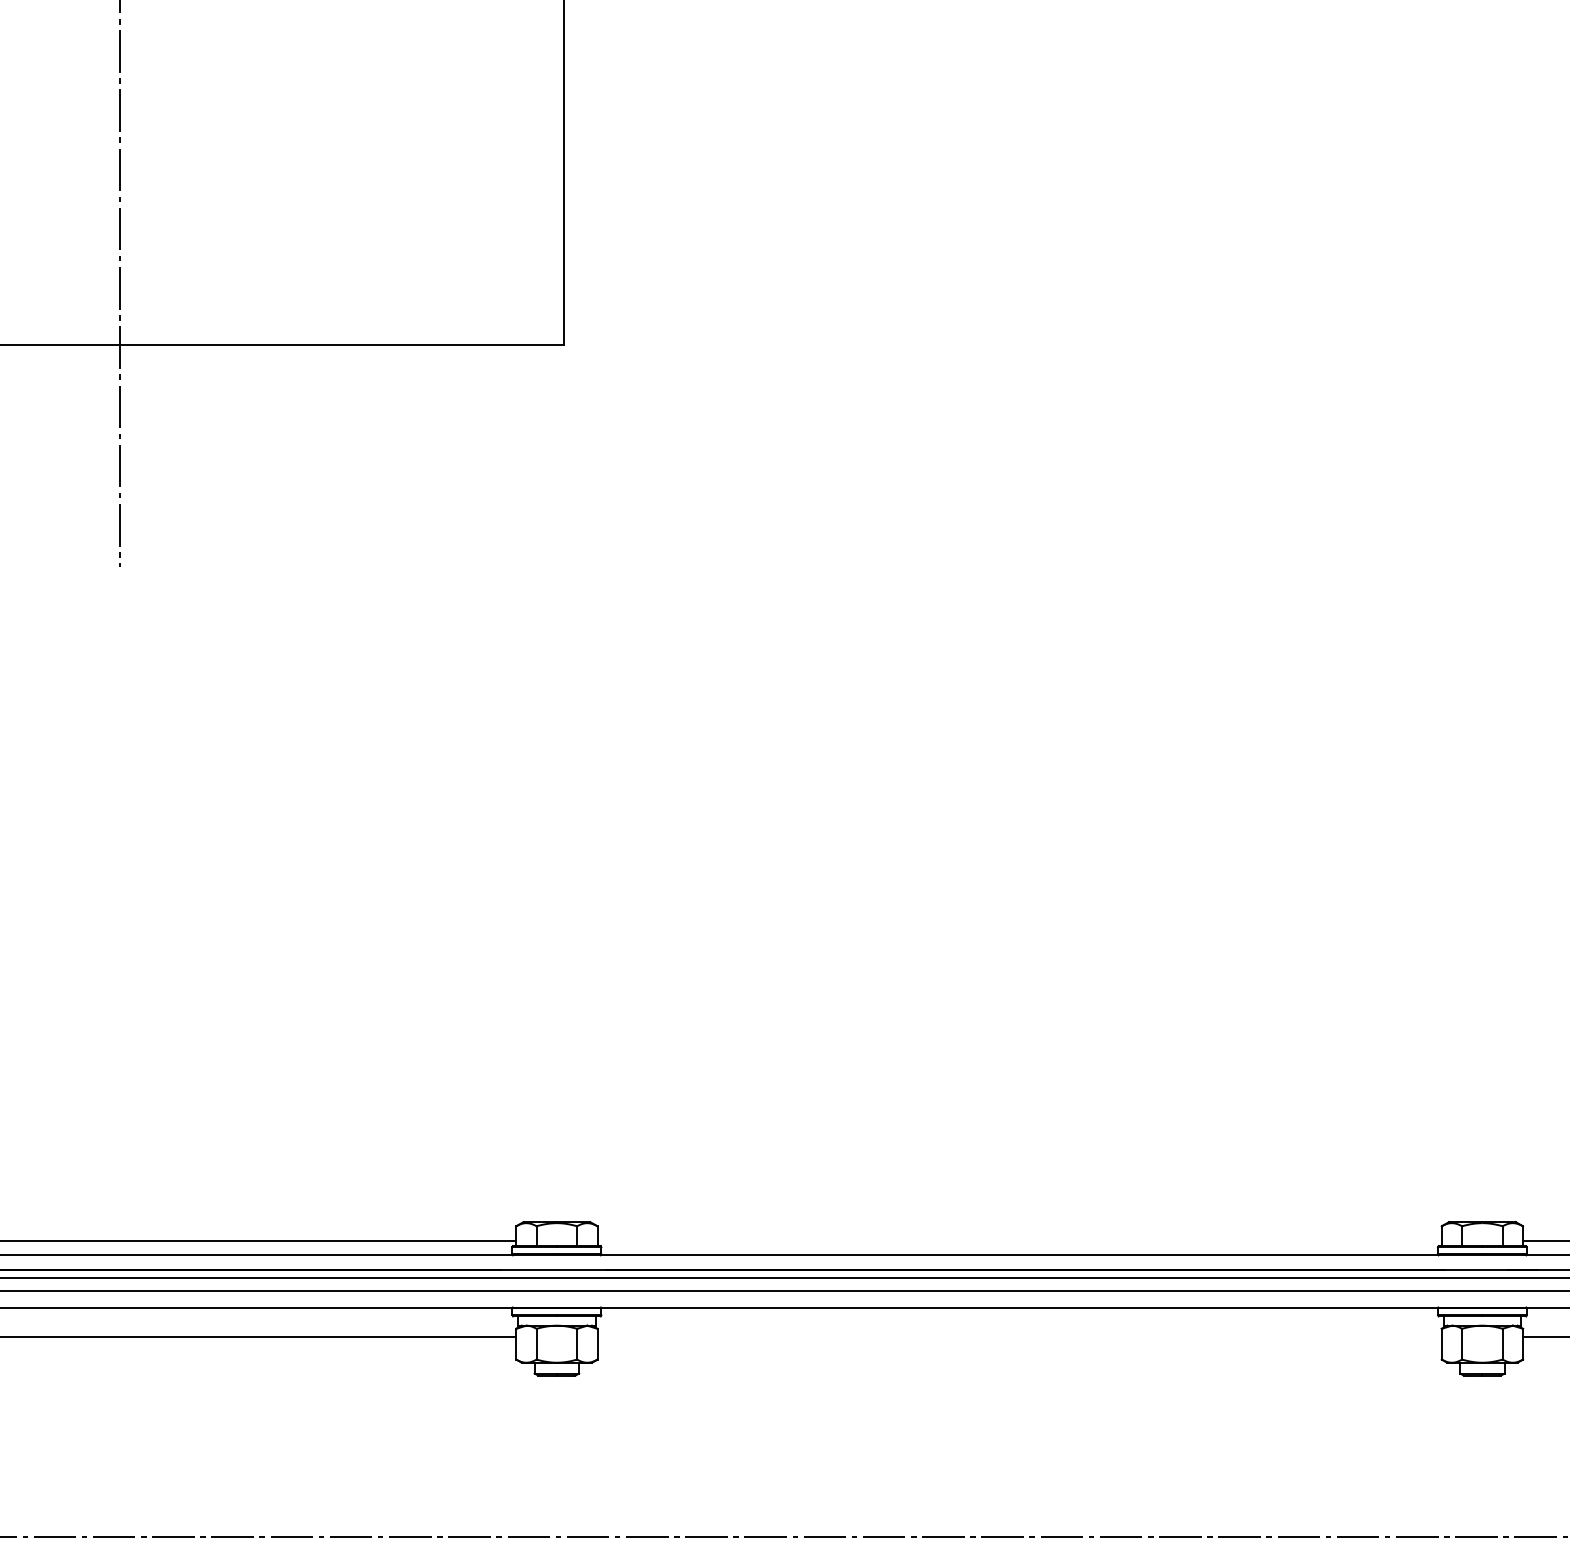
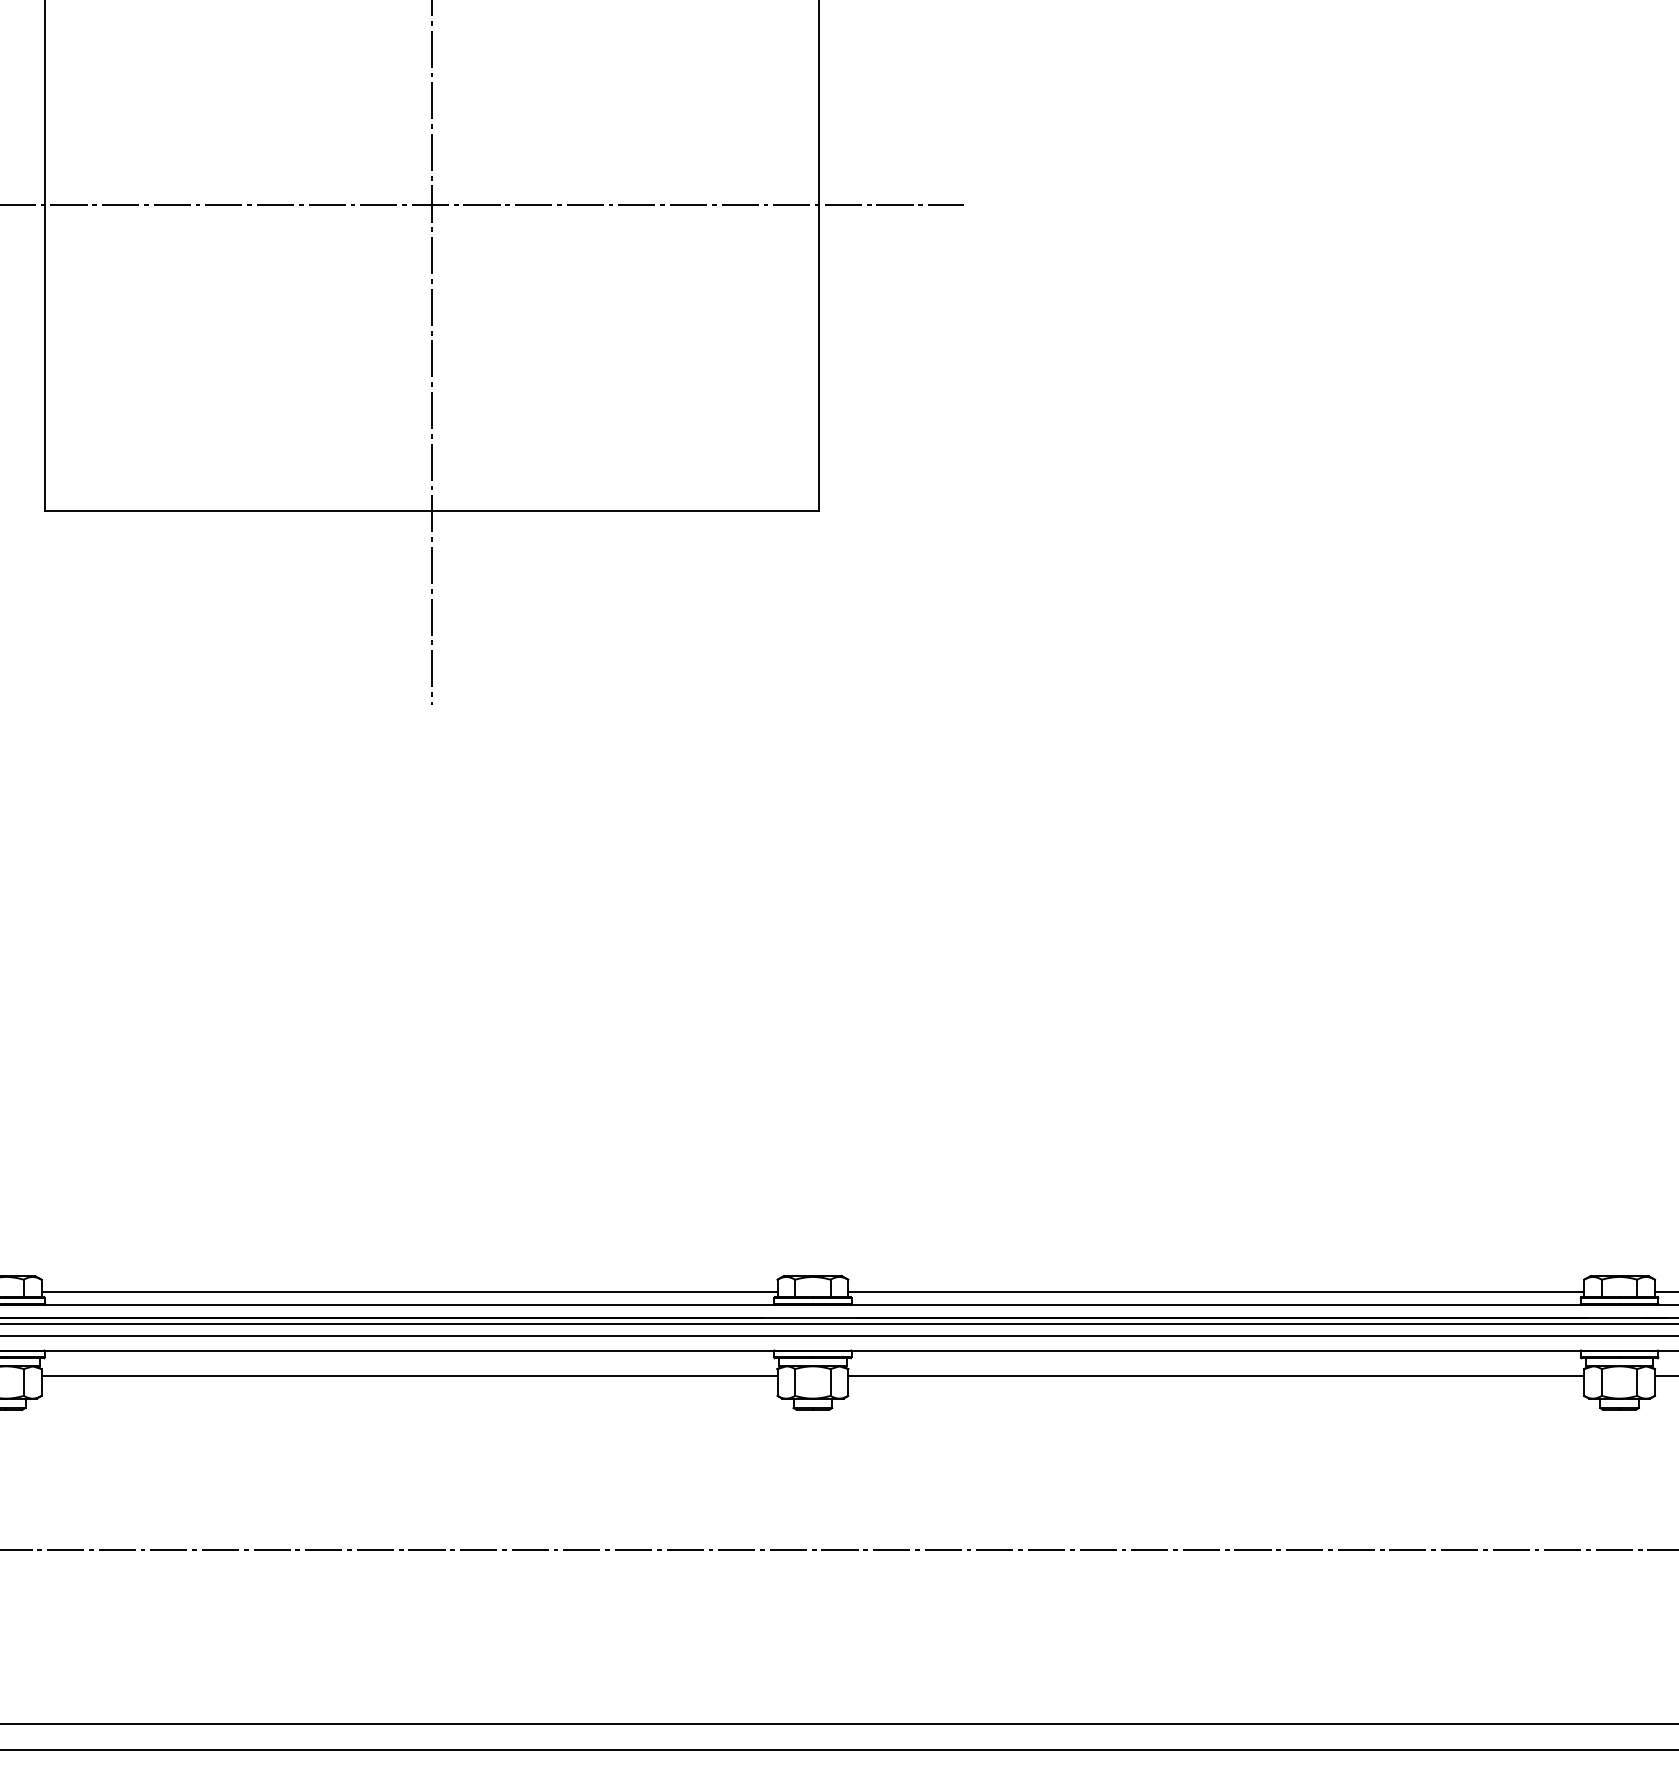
line: (1019, 1240) -> (1216, 1292), added
line: (1019, 1337) -> (1216, 1376), added

